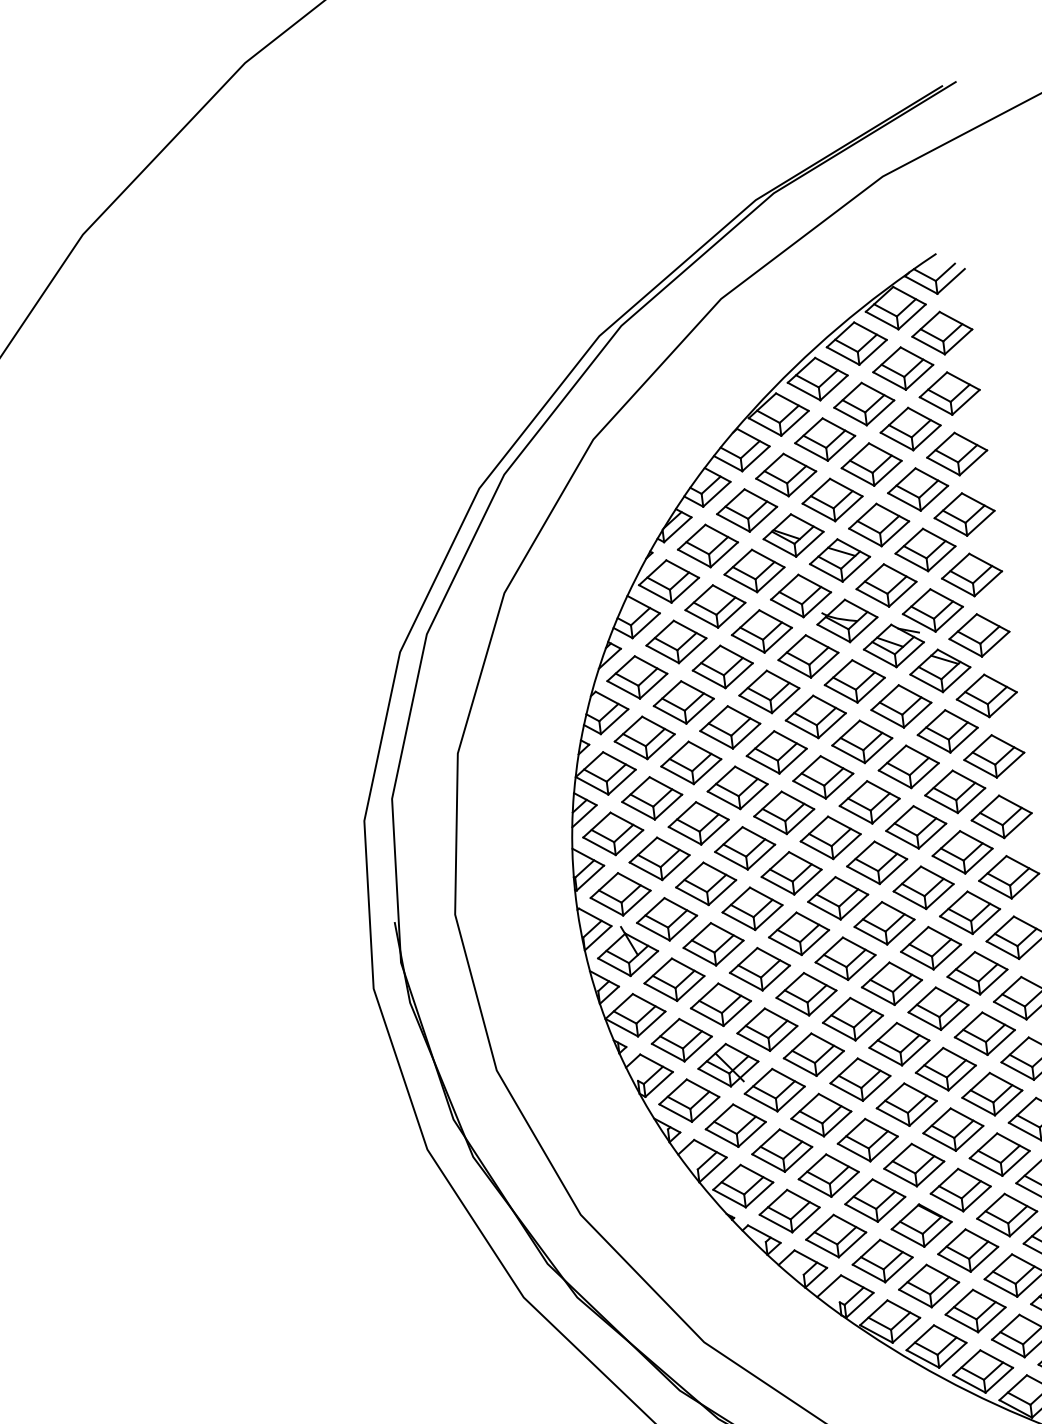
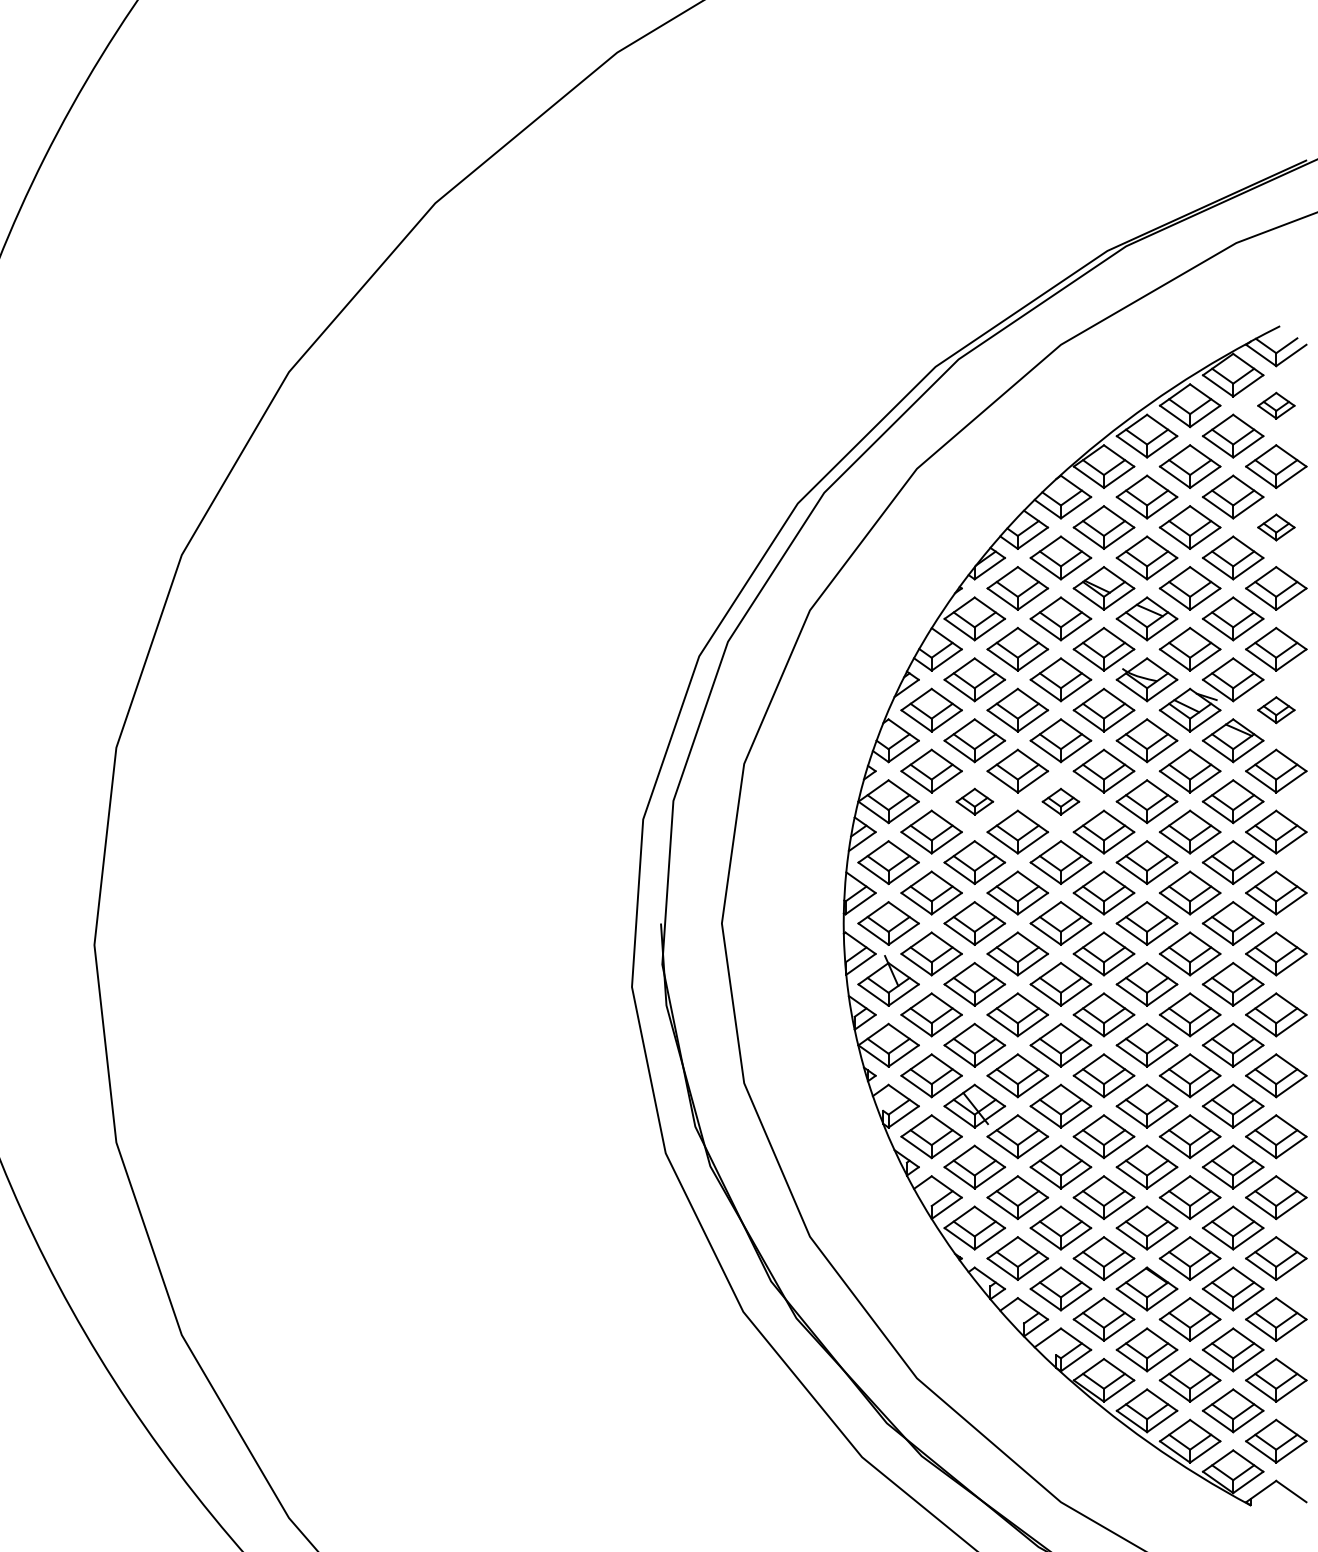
part: (942, 332) -> (1276, 405), size x0.6
part: (957, 453) -> (1276, 527), size x0.6
part: (979, 634) -> (1276, 709), size x0.6
part: (776, 752) -> (1060, 801), size x0.6
part: (690, 762) -> (974, 801), size x0.6

